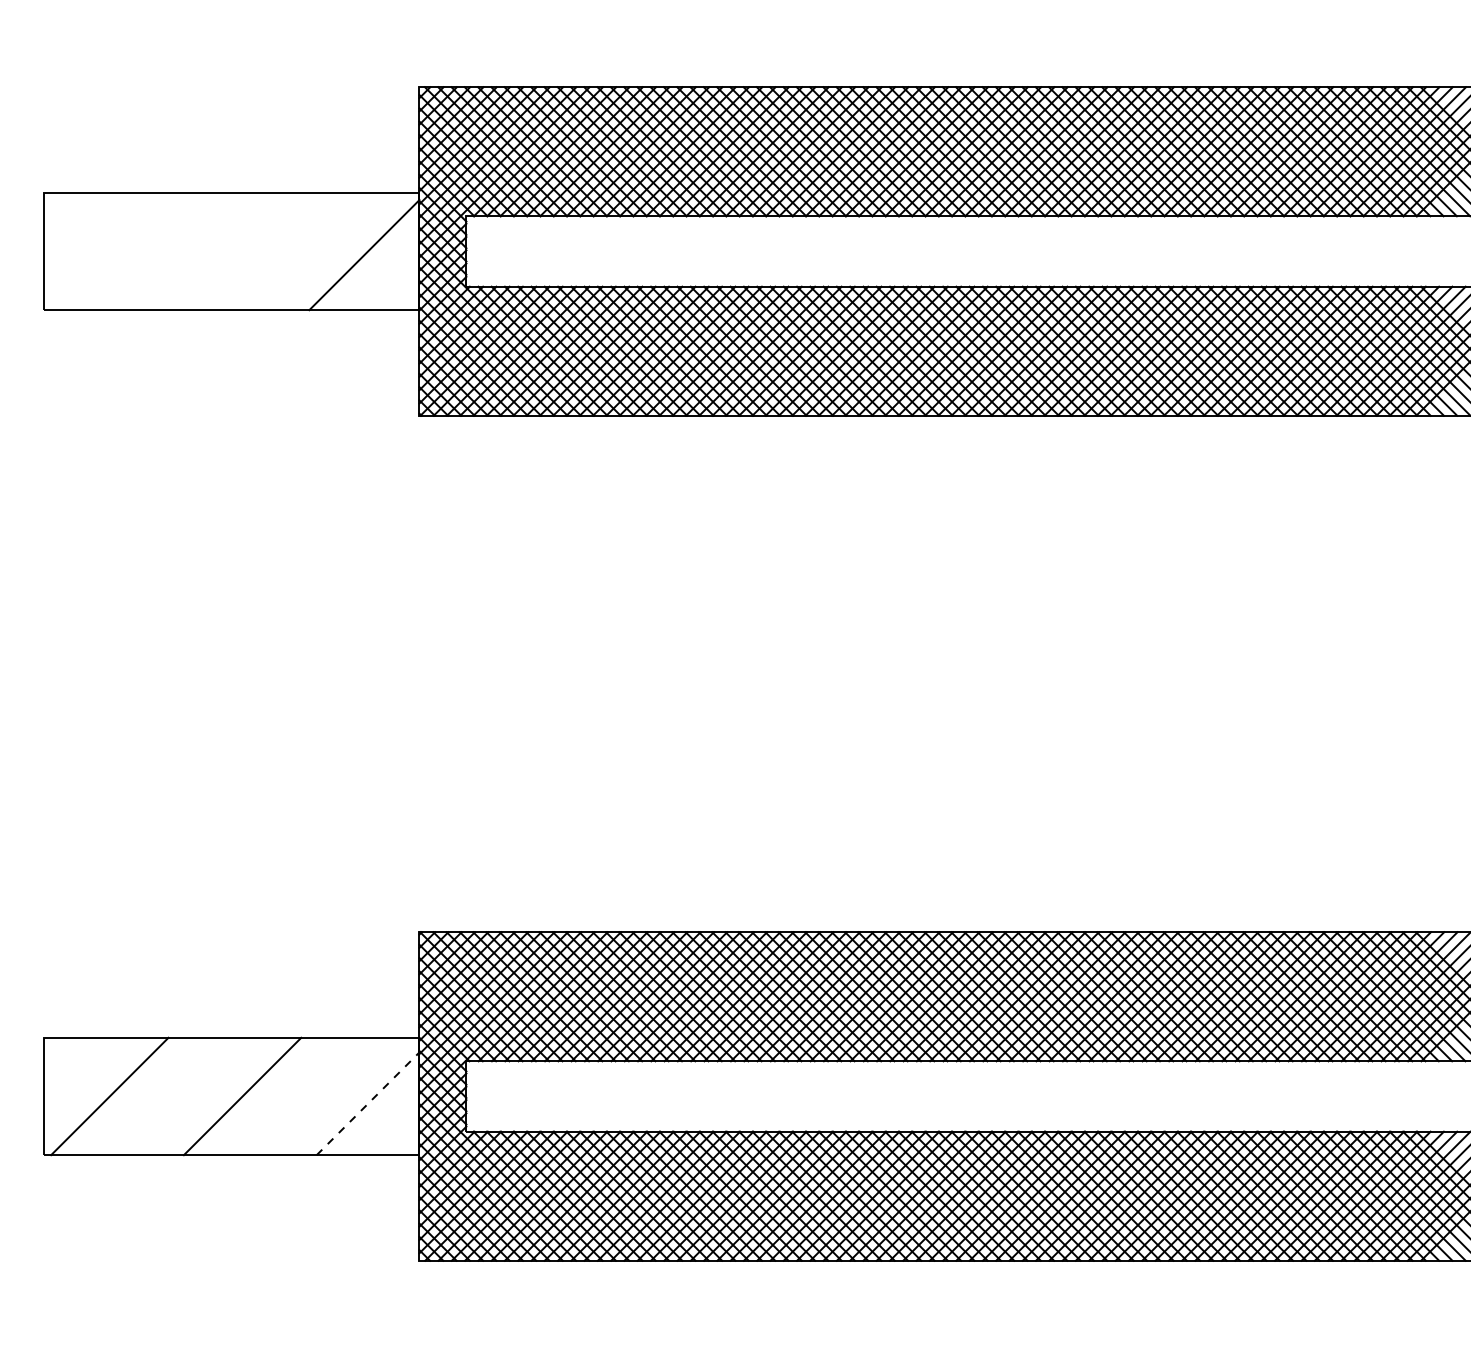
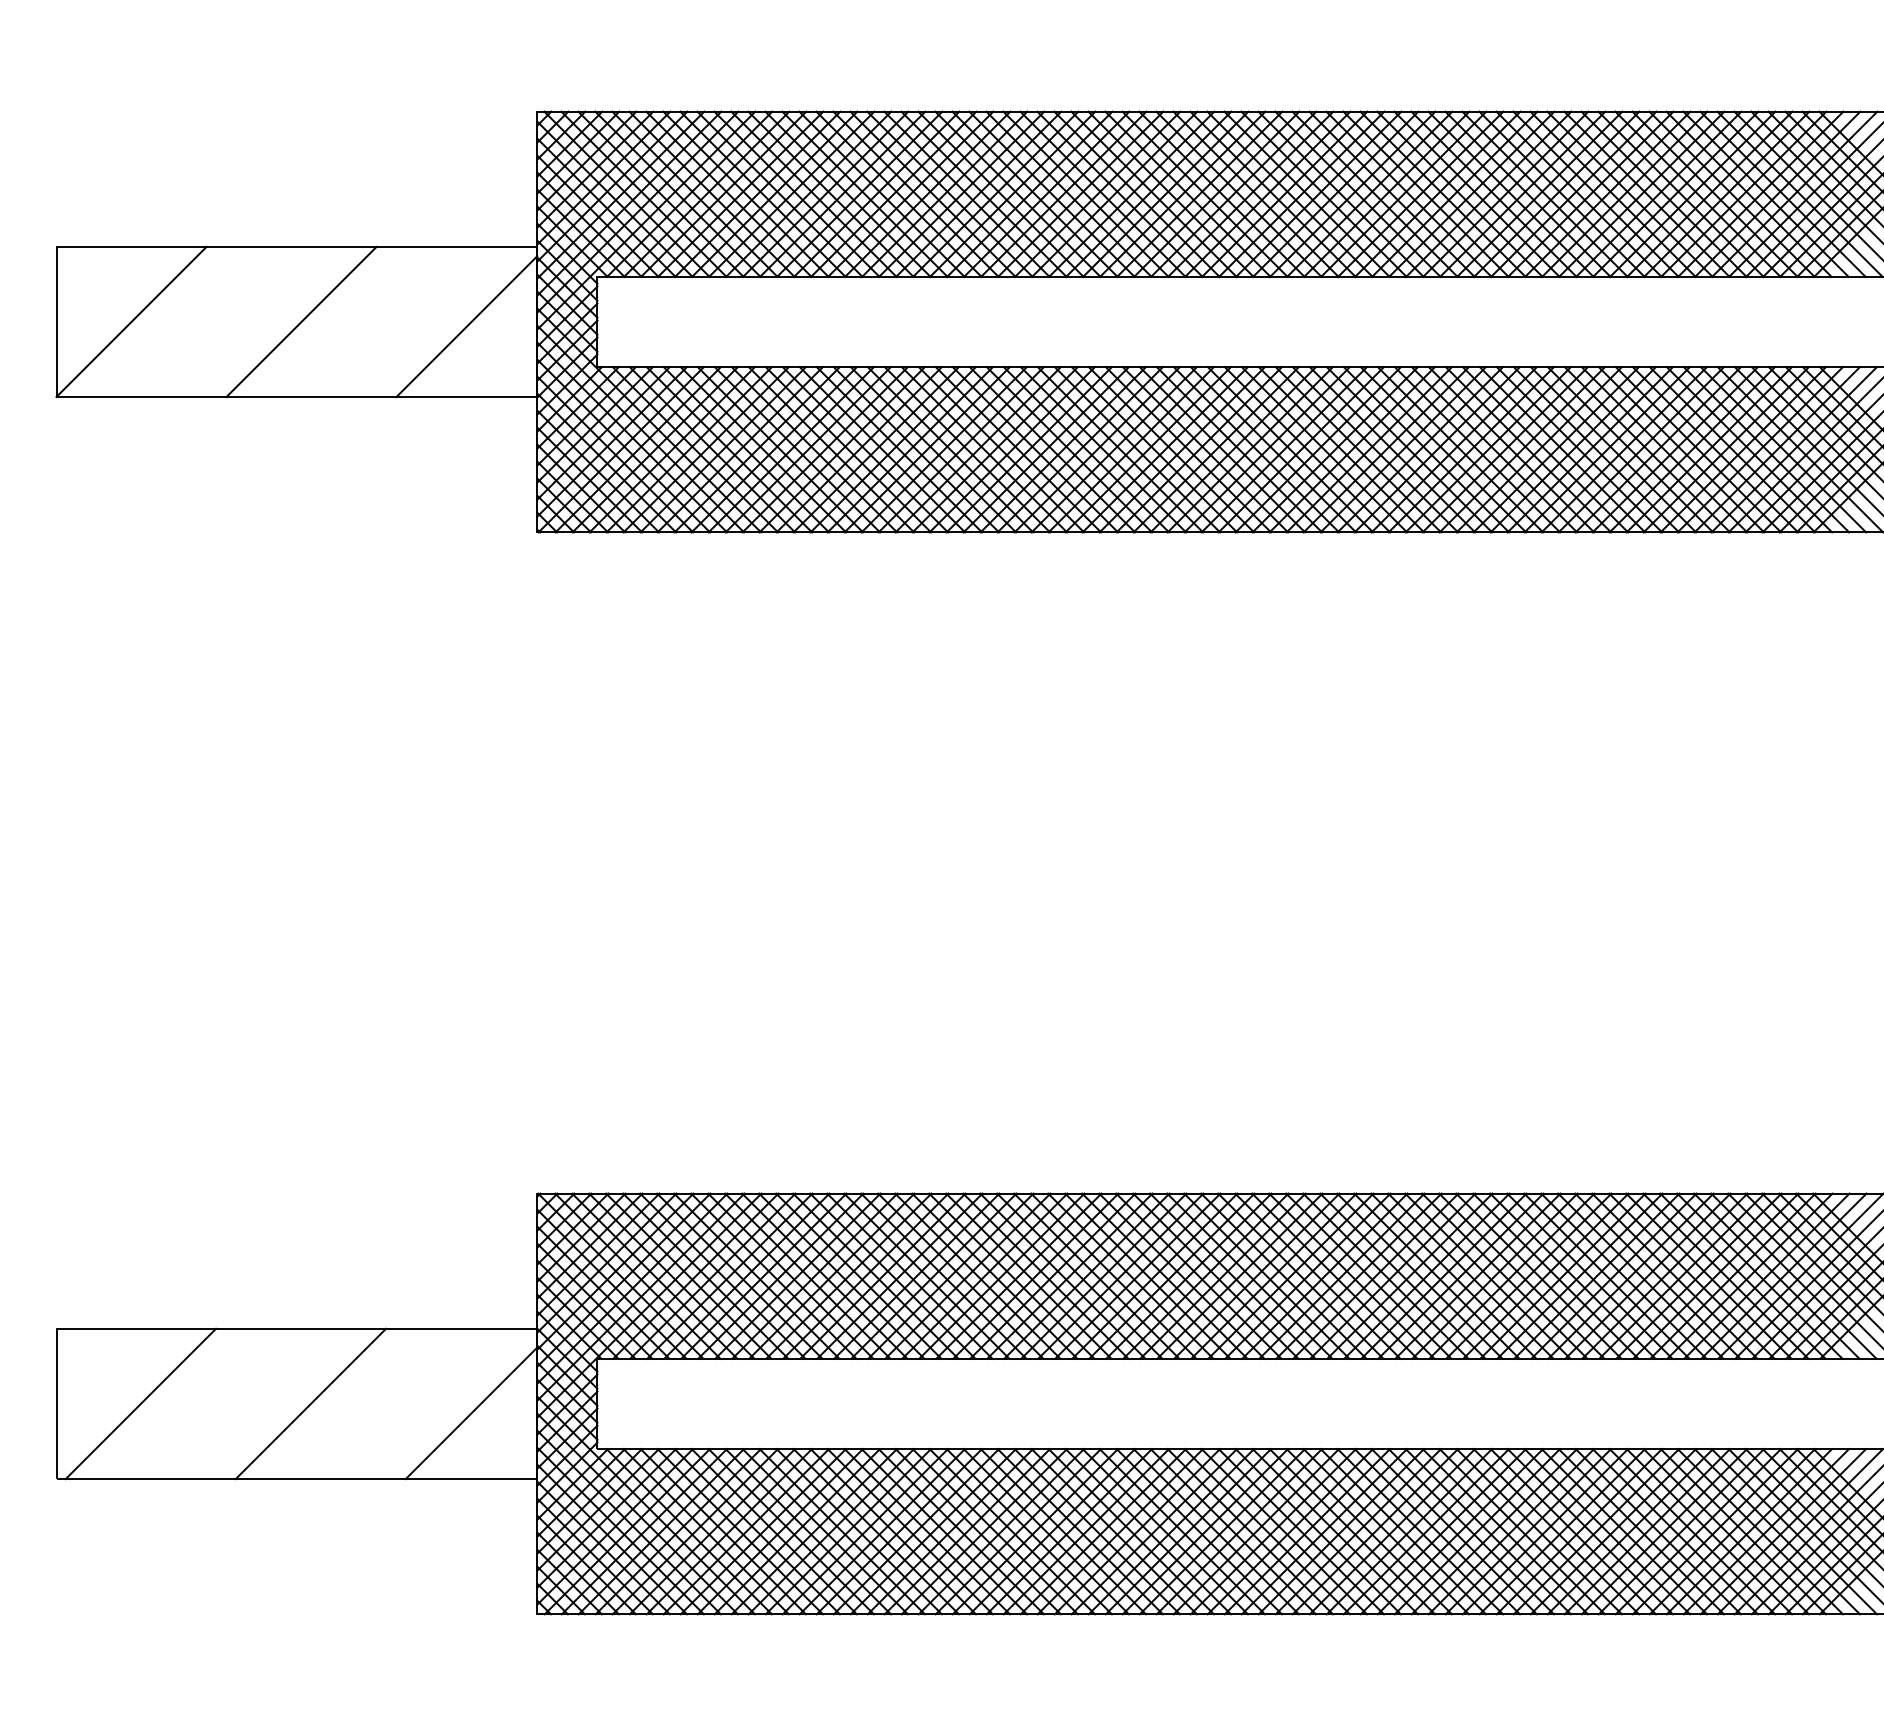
line: (102, 251) -> (131, 321), added
line: (235, 251) -> (301, 321), added
line: (368, 1103) -> (471, 1412), dashed -> solid

